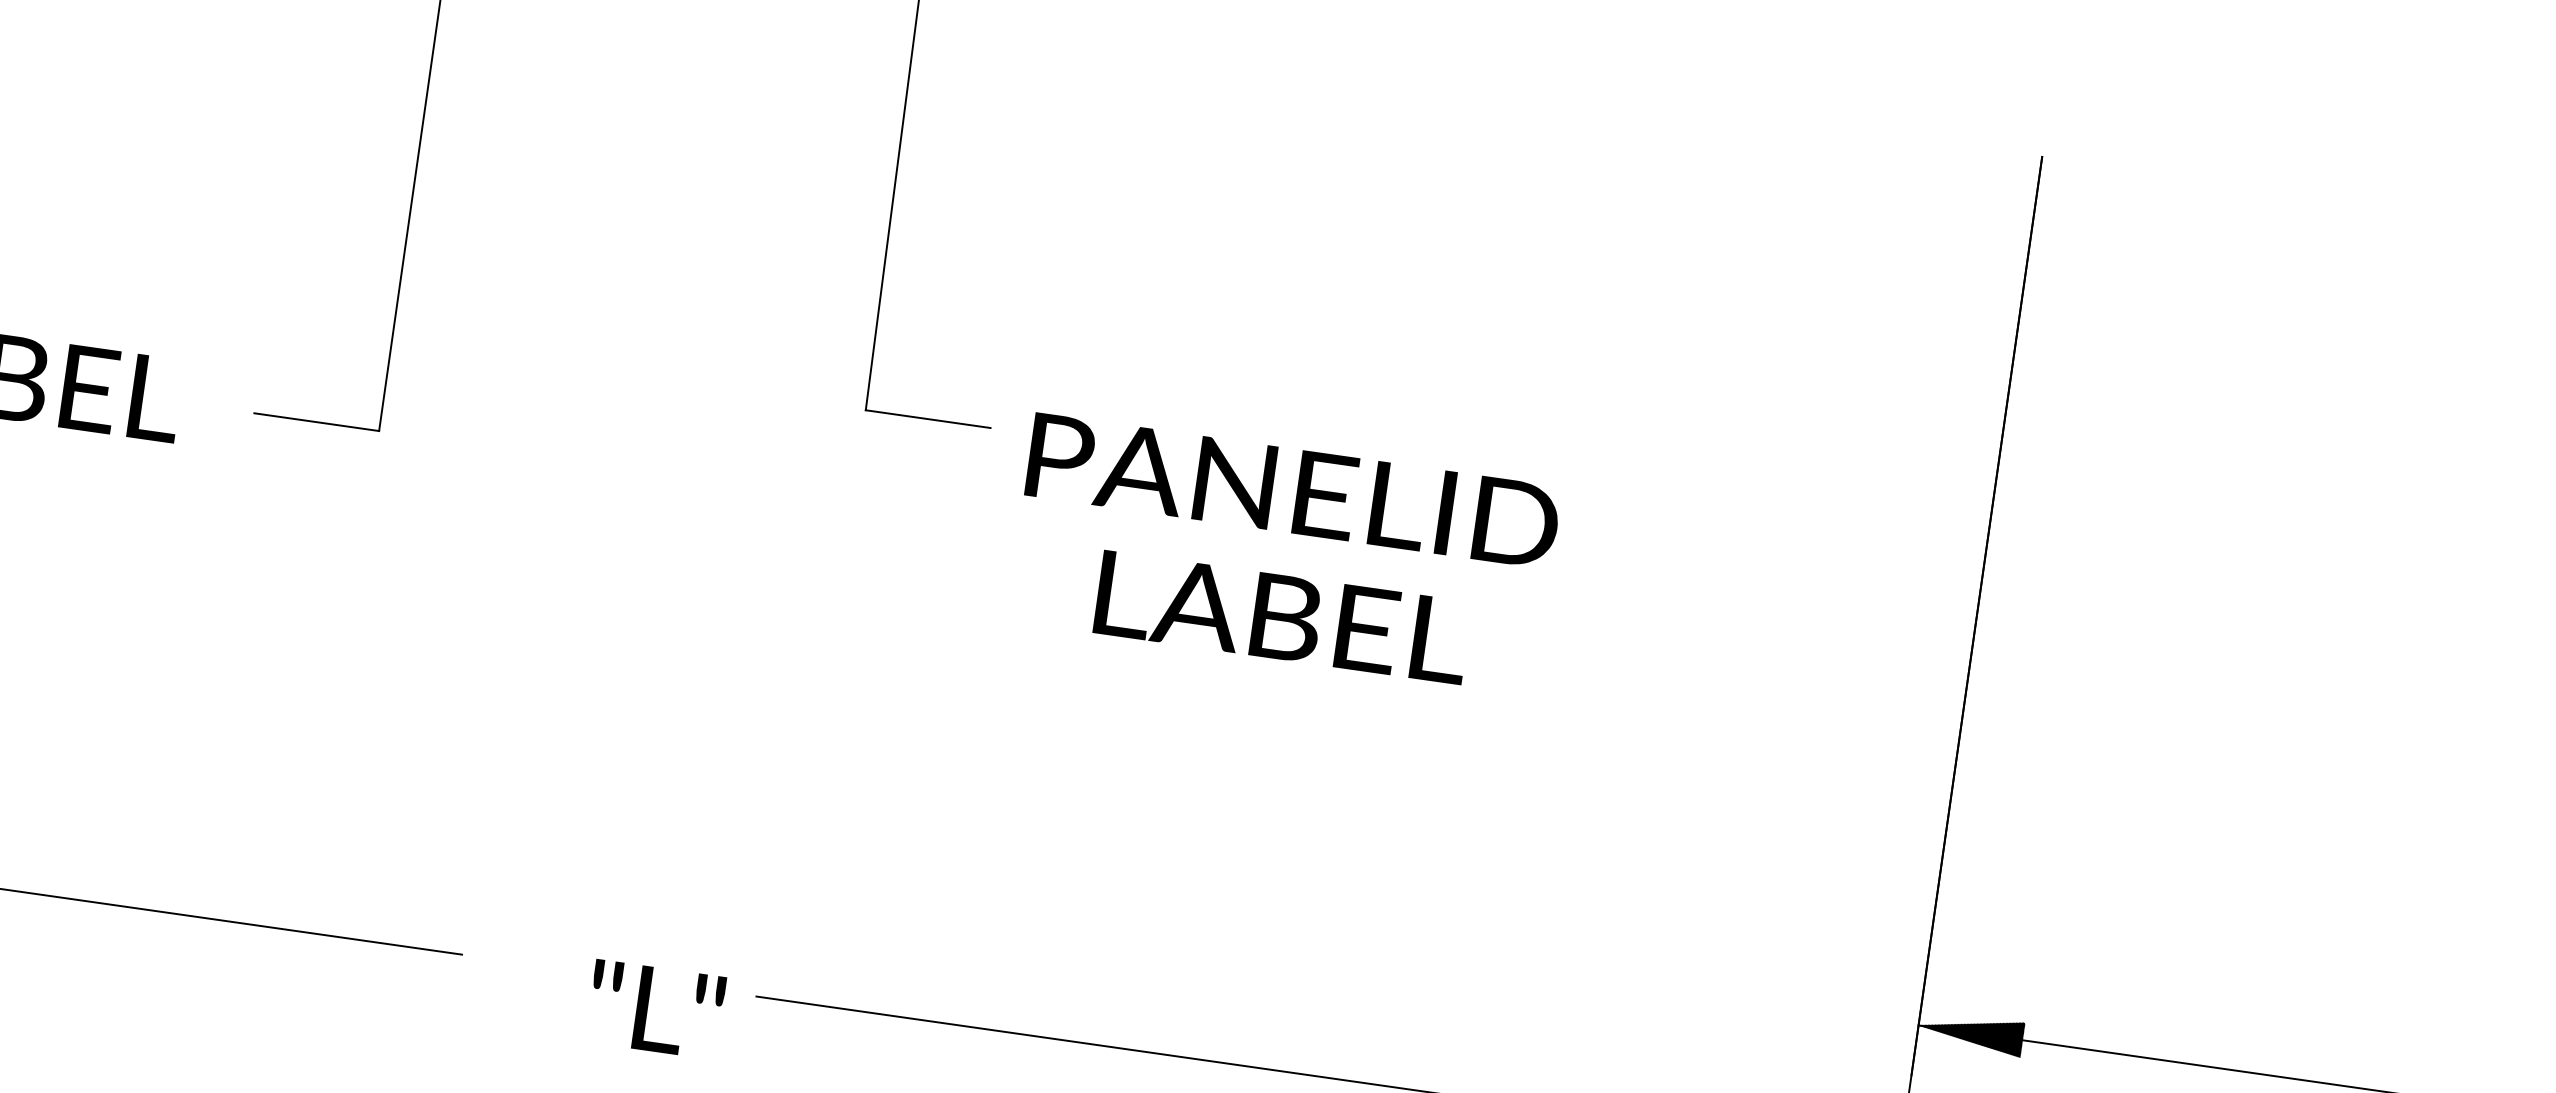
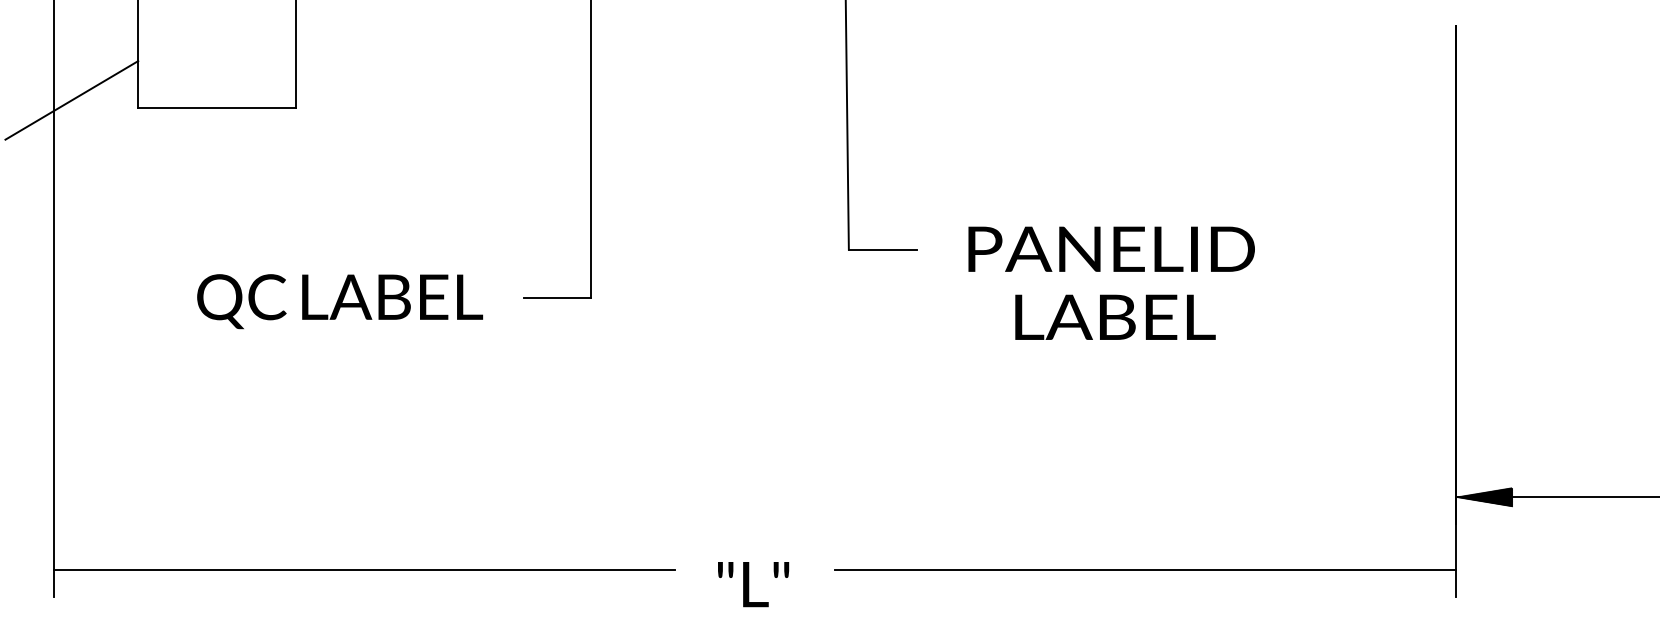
text: (1284, 552) -> (1111, 282), moved
text: (655, 1009) -> (753, 584), moved

